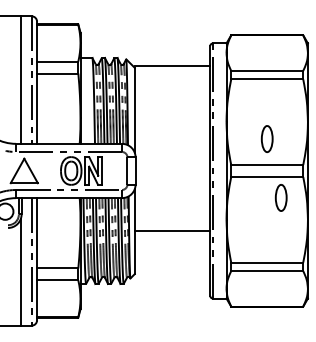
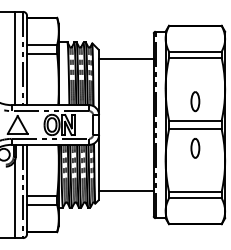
line: (172, 65) -> (126, 58), moved
part: (280, 197) -> (194, 148), moved
line: (172, 231) -> (126, 191), moved

